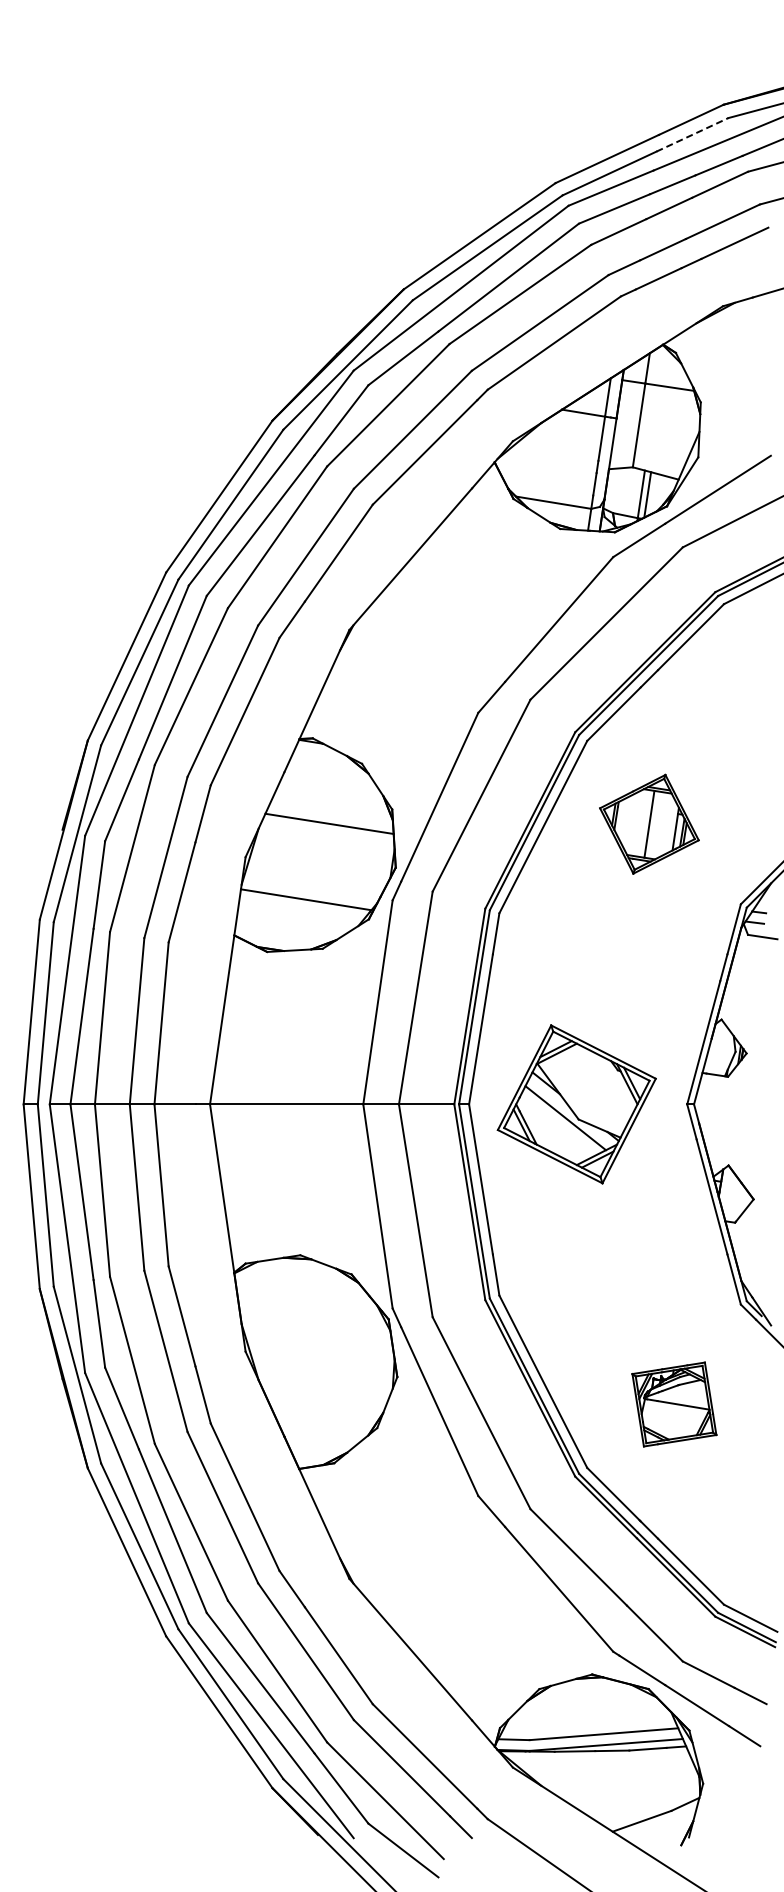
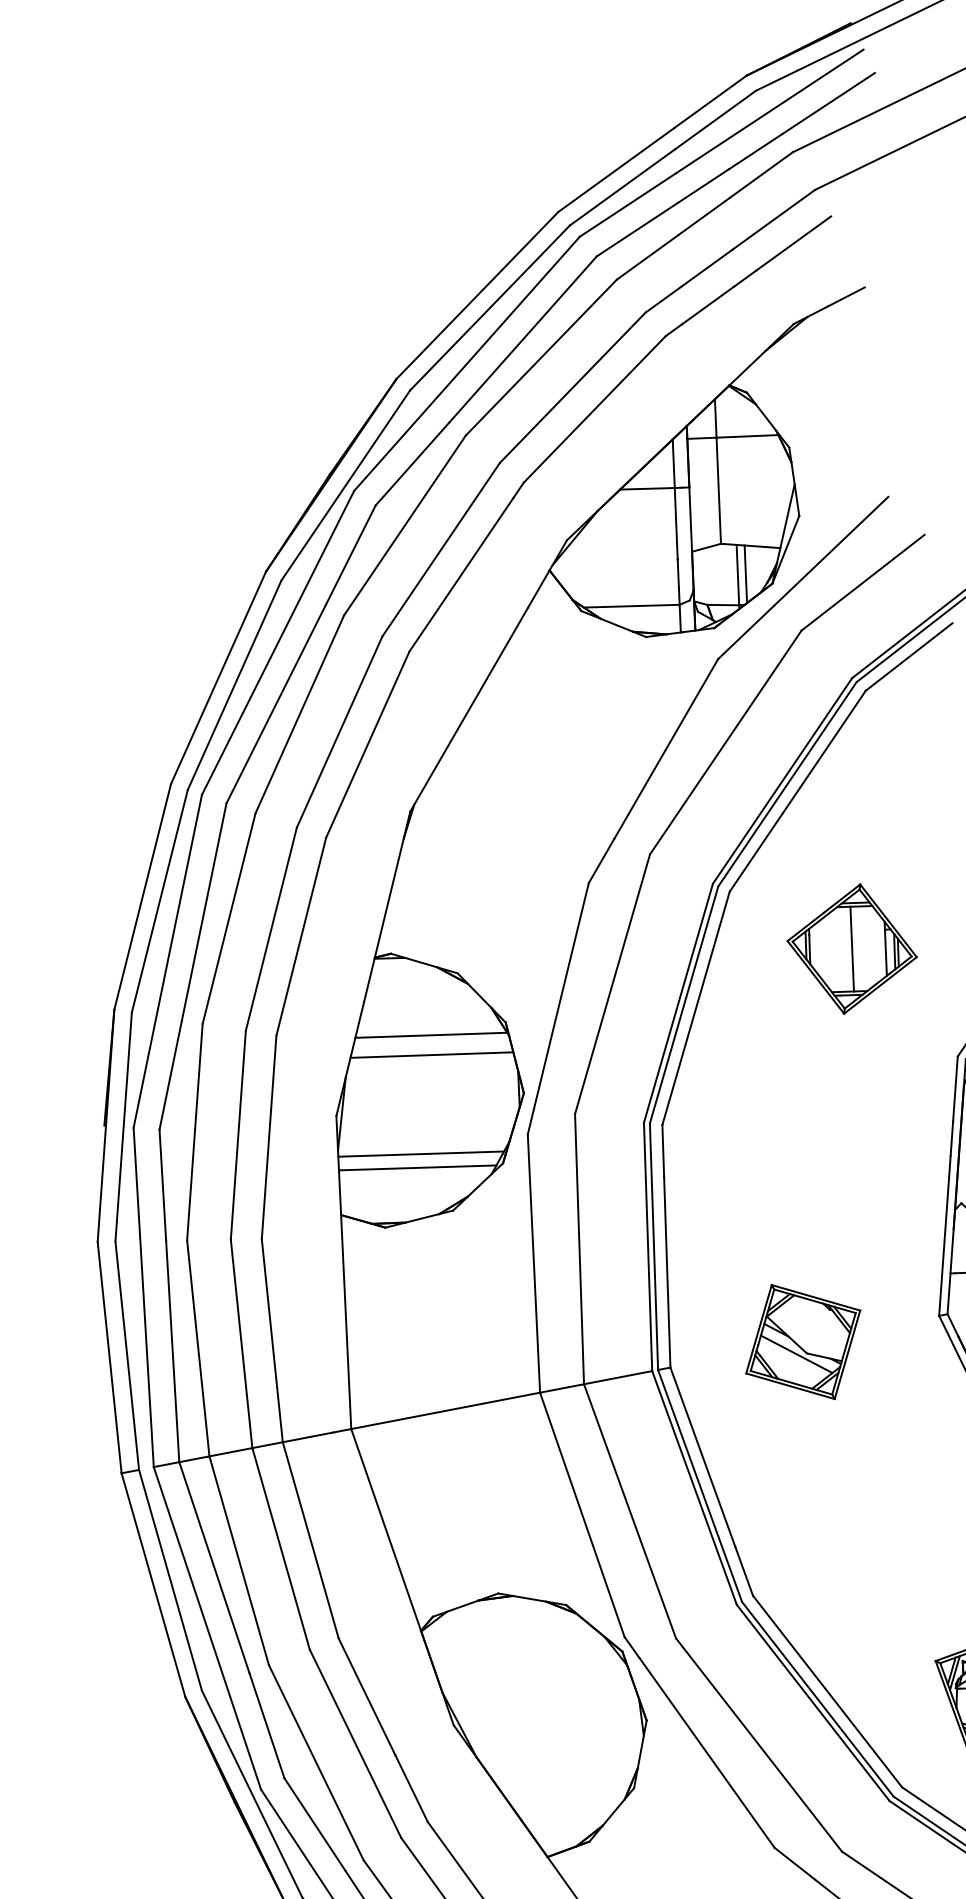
line: (692, 134) -> (715, 119), dashed -> solid
line: (331, 807) -> (430, 1034), added
part: (649, 823) -> (852, 948), moved
line: (301, 909) -> (417, 1167), added
part: (576, 1104) -> (802, 1342), size x0.62

